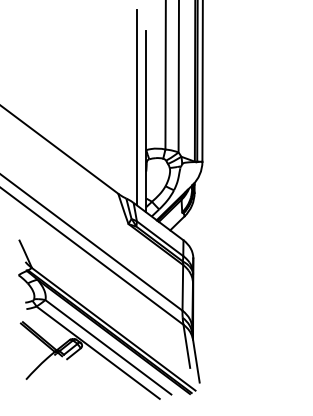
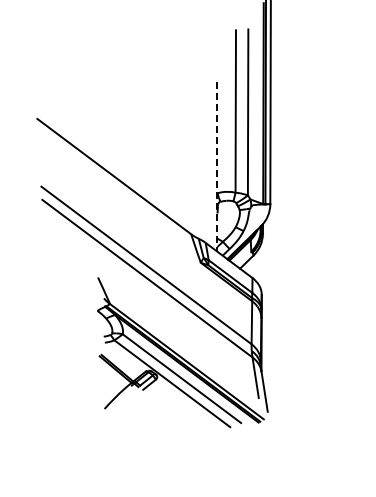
line: (136, 107) -> (208, 153), removed
line: (146, 122) -> (217, 167), solid -> dashed

